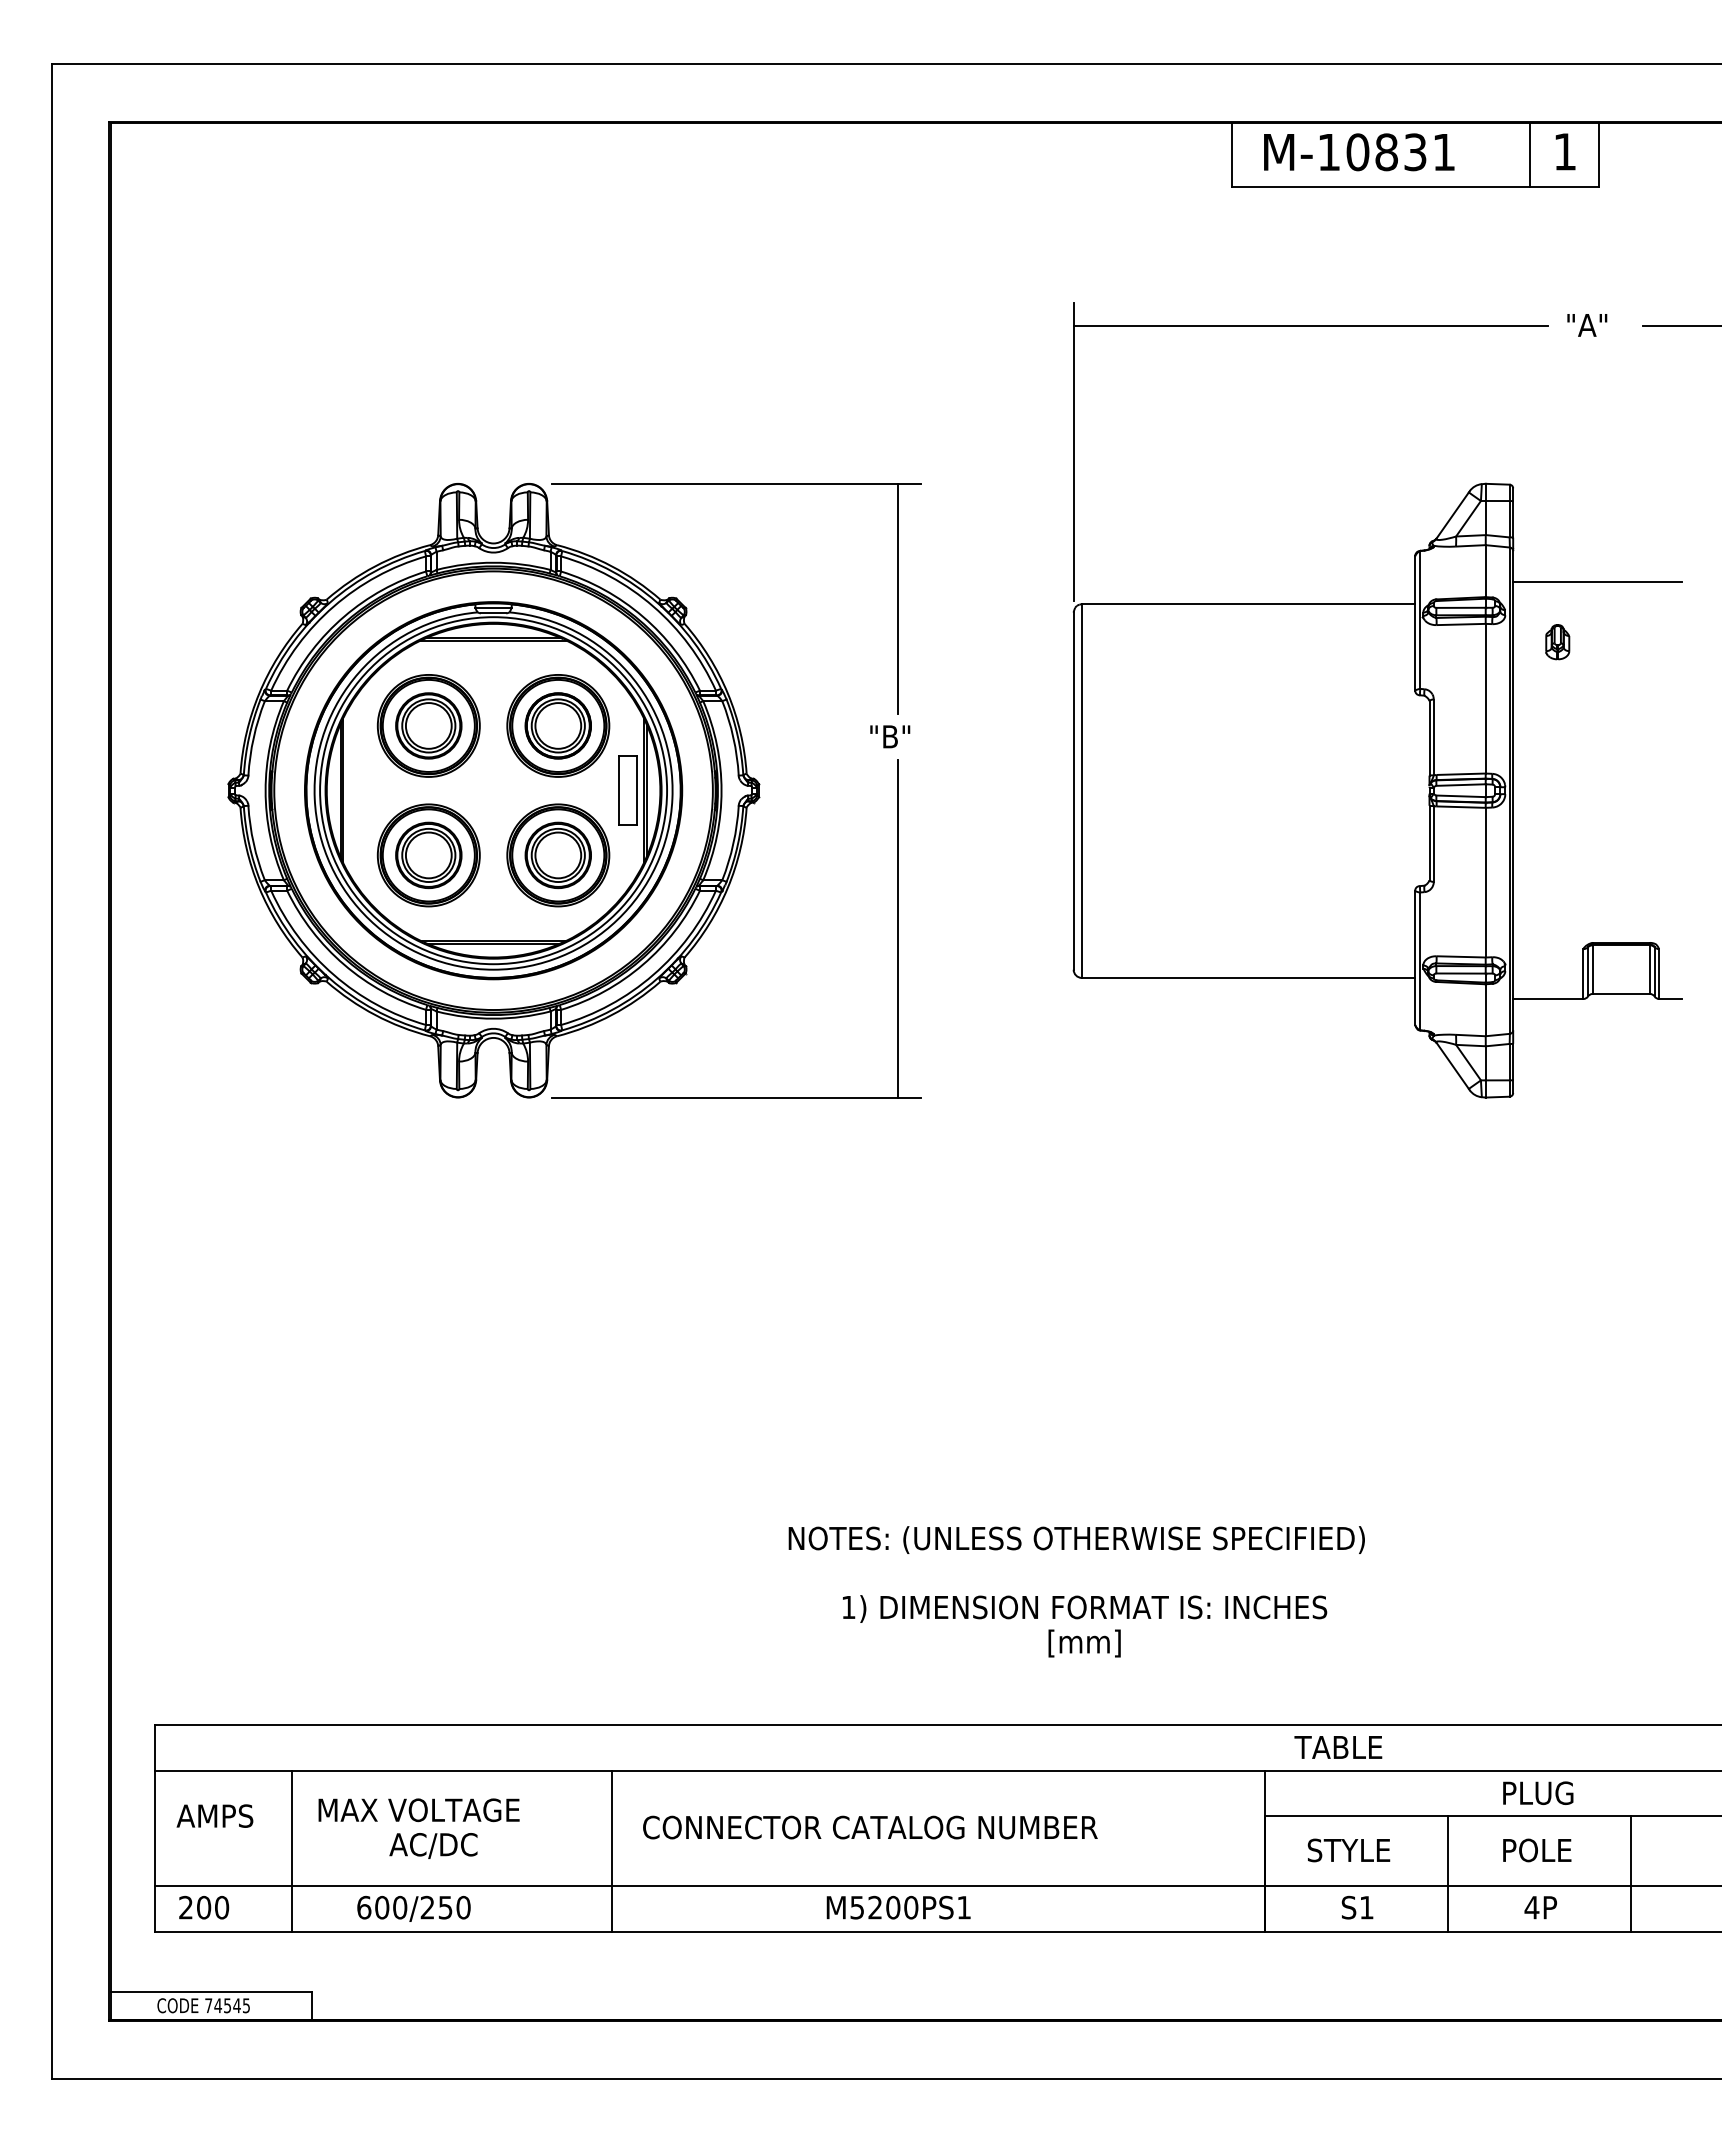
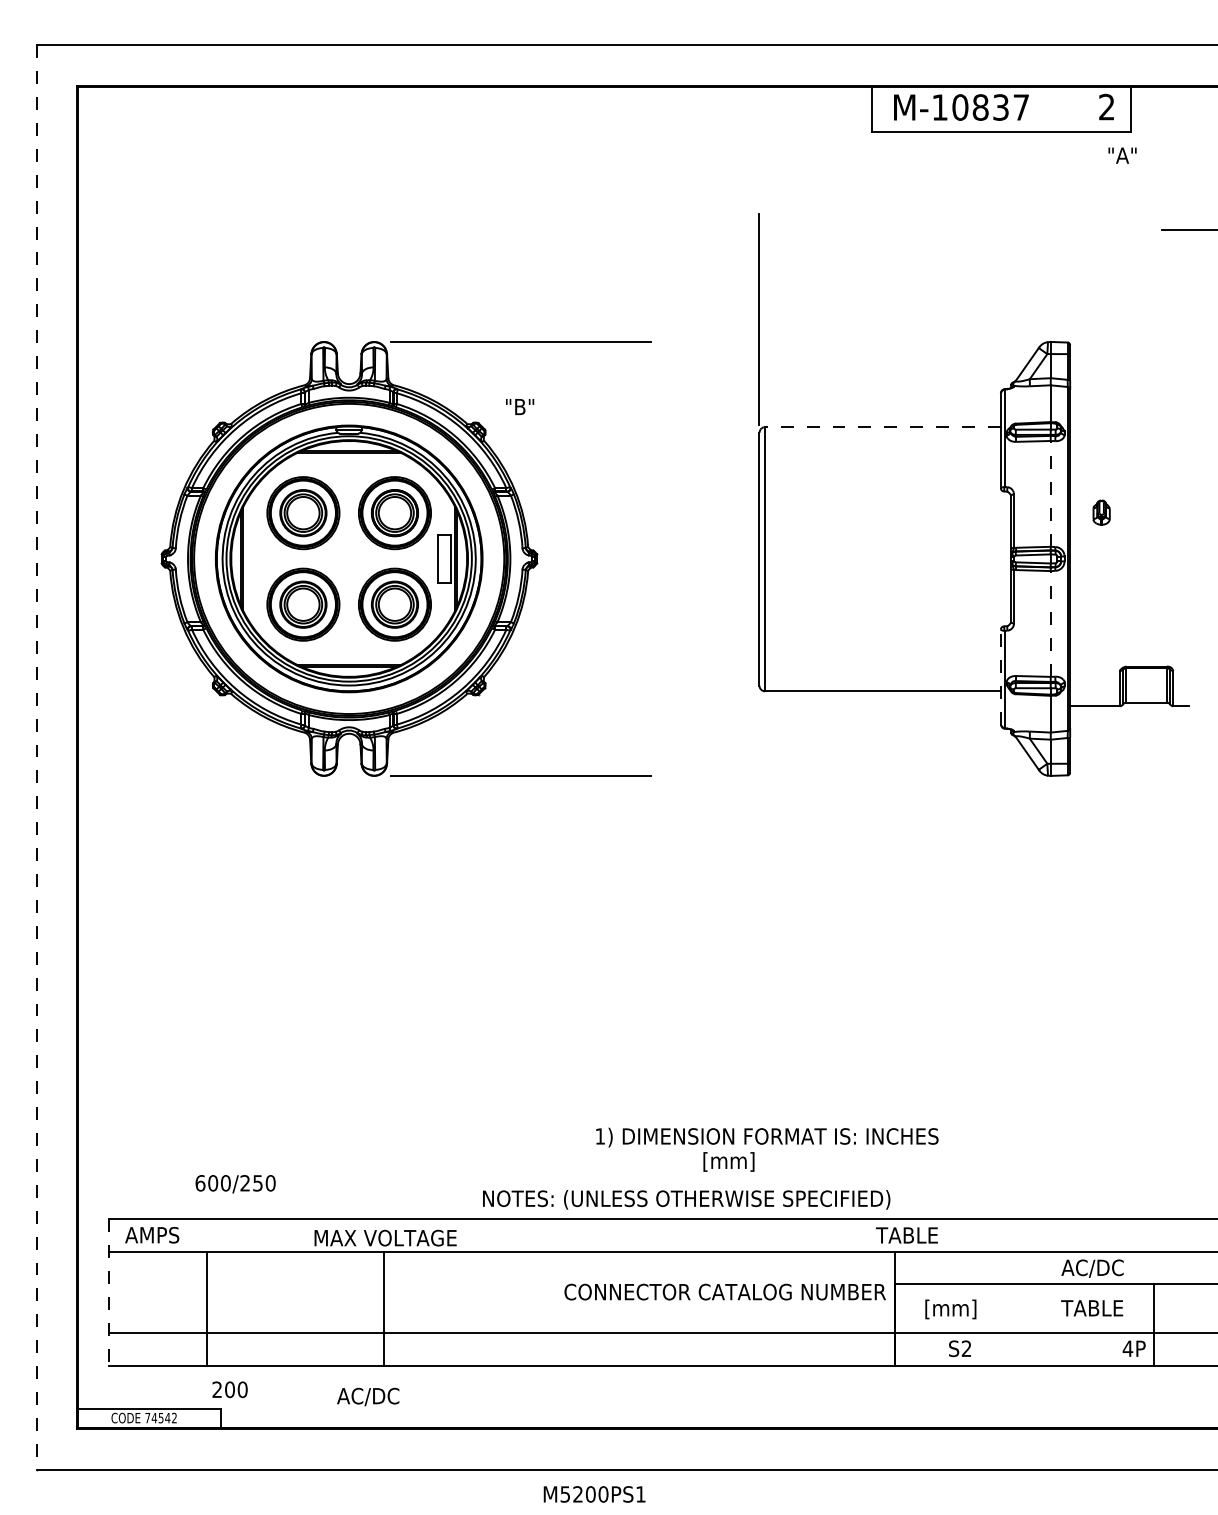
text: (1564, 151) -> (1106, 106), 1 -> 2
text: (1443, 152) -> (1020, 107), M-10831 -> M-10837
line: (1529, 155) -> (1081, 109), removed
line: (1310, 325) -> (926, 230), removed
text: (1587, 325) -> (1122, 155), moved
line: (1597, 582) -> (1129, 411), removed
line: (898, 598) -> (635, 423), removed
line: (1248, 604) -> (883, 427), solid -> dashed
part: (1557, 642) -> (1101, 512), moved
line: (1485, 698) -> (1050, 493), solid -> dashed
text: (890, 736) -> (520, 406), moved
line: (1485, 882) -> (1050, 623), solid -> dashed
line: (898, 928) -> (635, 656), removed
line: (1415, 957) -> (1001, 676), solid -> dashed
line: (51, 1071) -> (36, 757), solid -> dashed
text: (1076, 1539) -> (686, 1199), moved
text: (1084, 1643) -> (728, 1161), moved
text: (1338, 1747) -> (907, 1235), moved
text: (1544, 1794) -> (1092, 1268), PLUG -> AC/DC
text: (418, 1810) -> (385, 1238), moved
text: (214, 1815) -> (151, 1234), moved
text: (870, 1827) -> (725, 1292), moved
line: (154, 1828) -> (109, 1292), solid -> dashed
text: (433, 1845) -> (368, 1396), moved
line: (612, 1850) -> (383, 1308), moved
text: (1544, 1850) -> (1092, 1308), POLE -> TABLE
text: (1348, 1851) -> (953, 1309), STYLE -> [mm]
line: (1447, 1873) -> (1023, 1324), removed
text: (204, 1907) -> (230, 1389), moved
text: (898, 1907) -> (594, 1494), moved
text: (1366, 1907) -> (966, 1348), S1 -> S2
text: (1540, 1907) -> (1134, 1348), moved
text: (413, 1908) -> (235, 1183), moved
text: (246, 2005) -> (174, 1417), 74545 -> 74542

